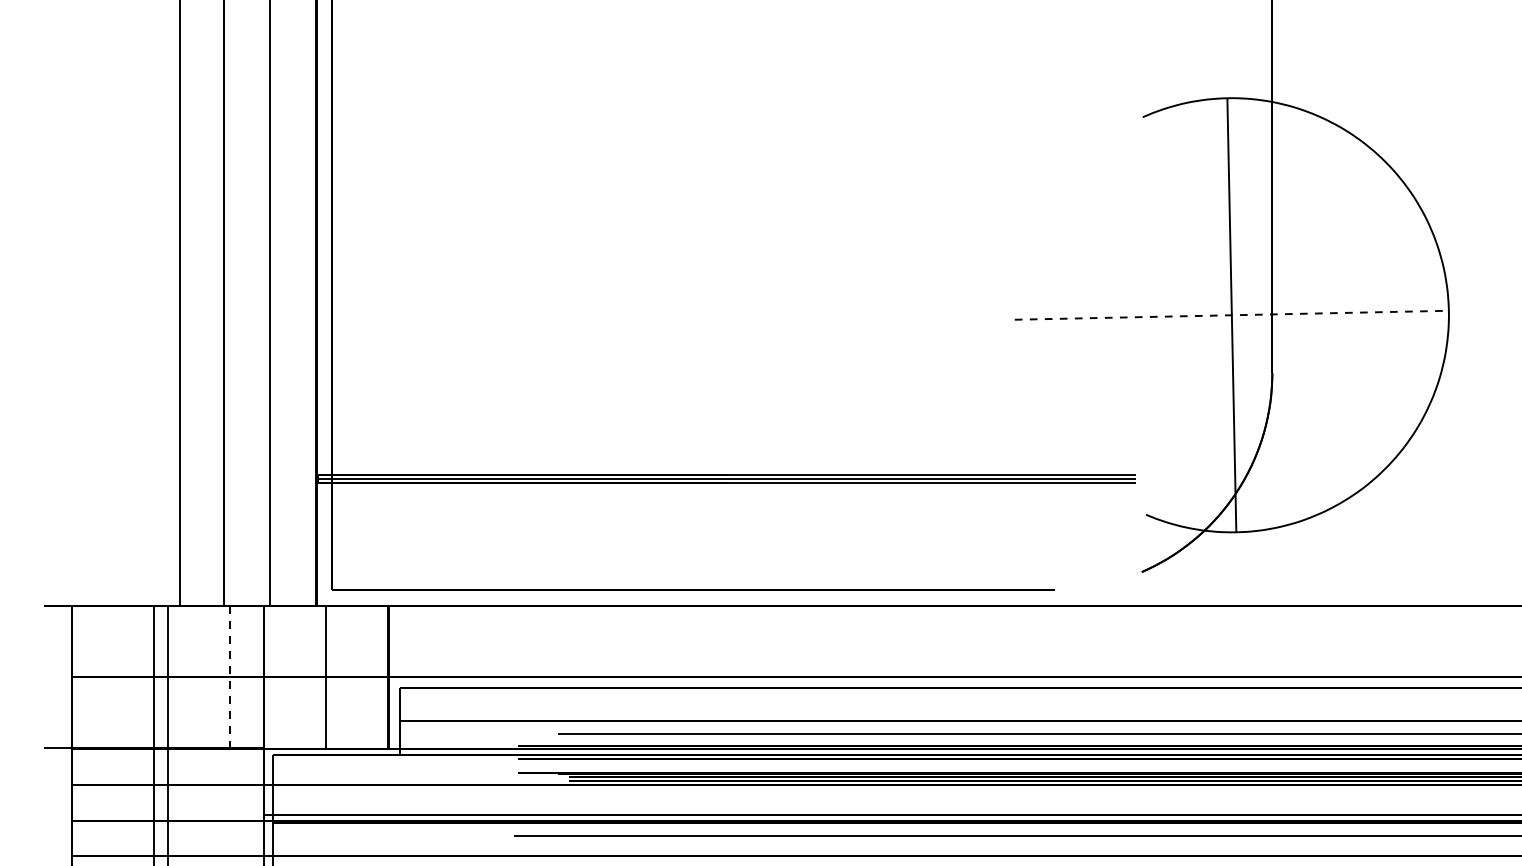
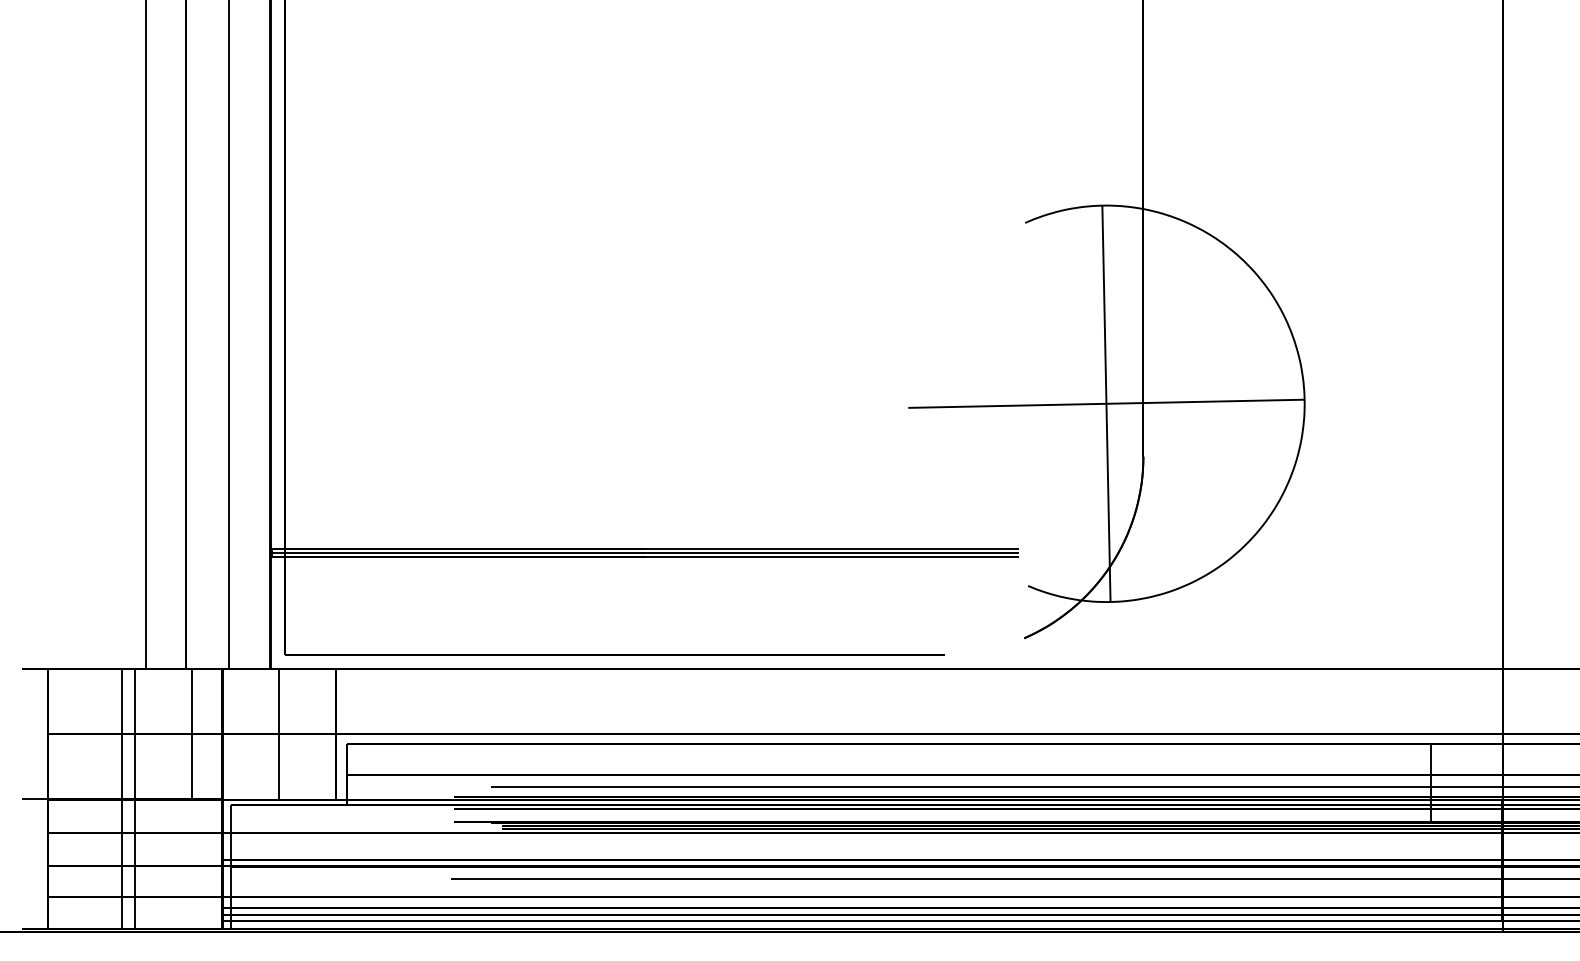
line: (1231, 314) -> (1106, 403), dashed -> solid
line: (230, 676) -> (192, 733), dashed -> solid

